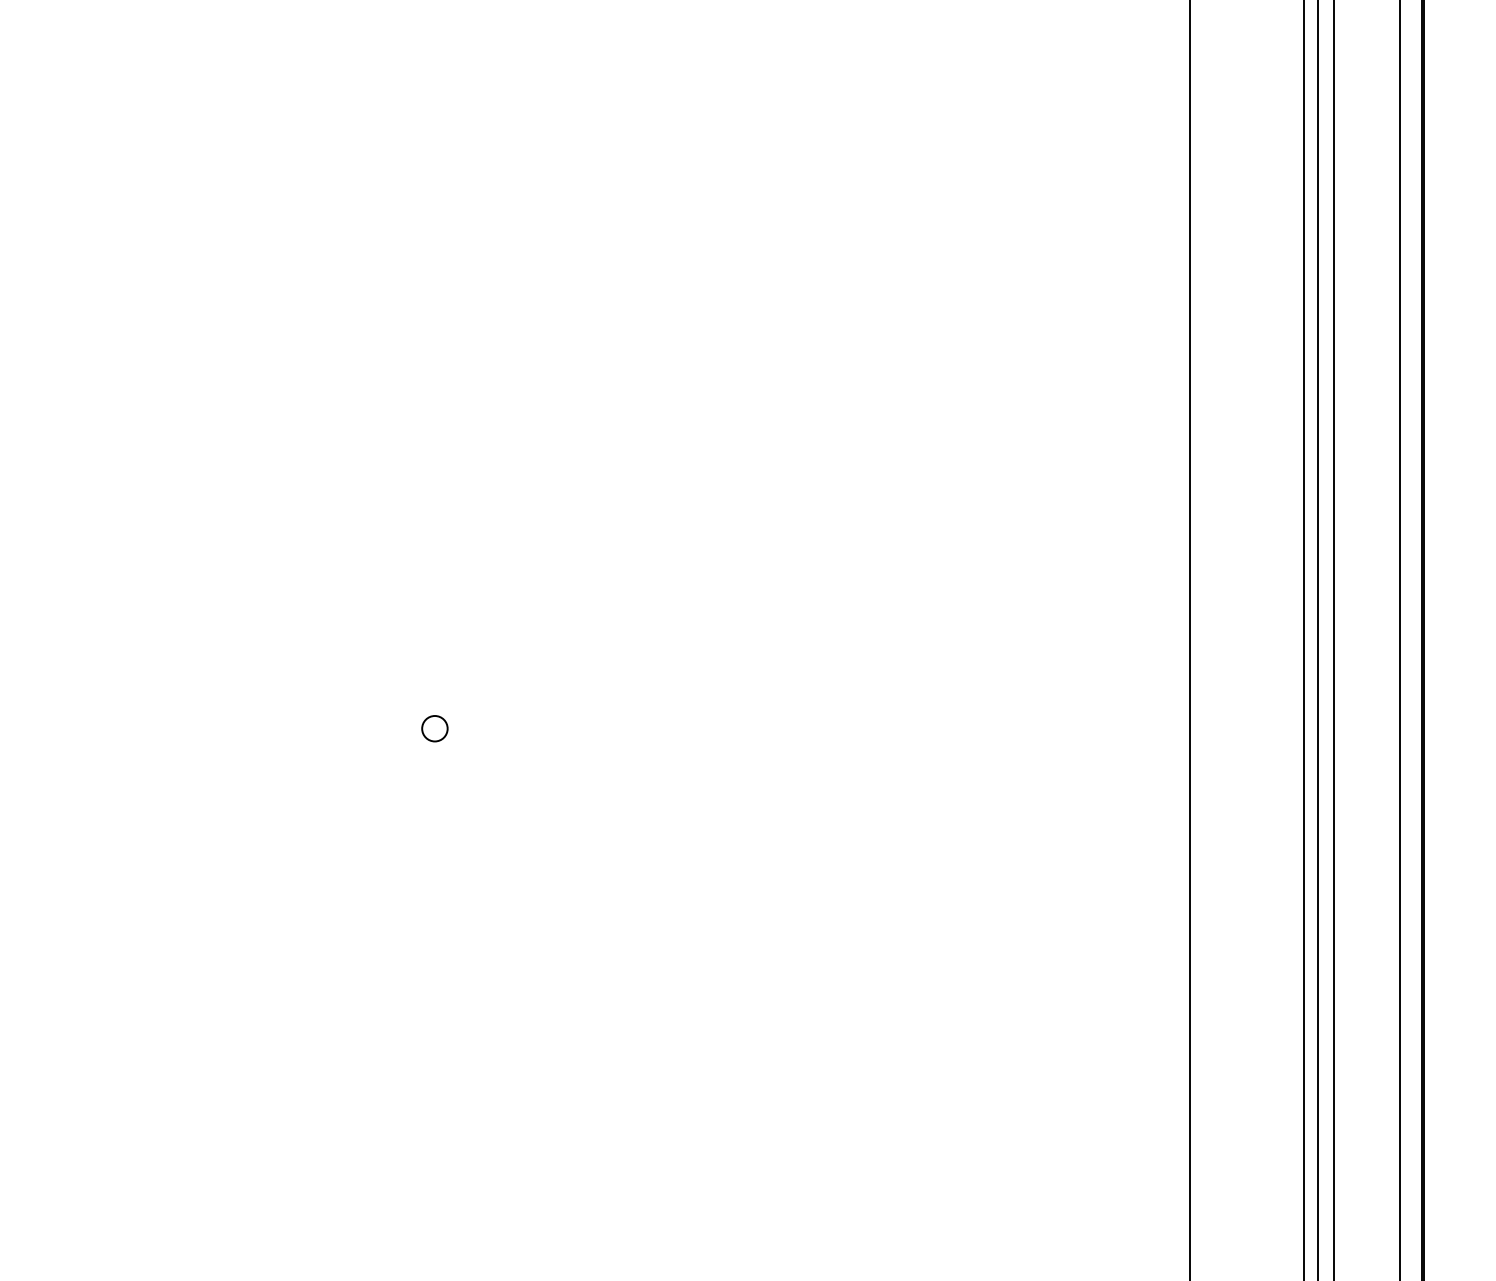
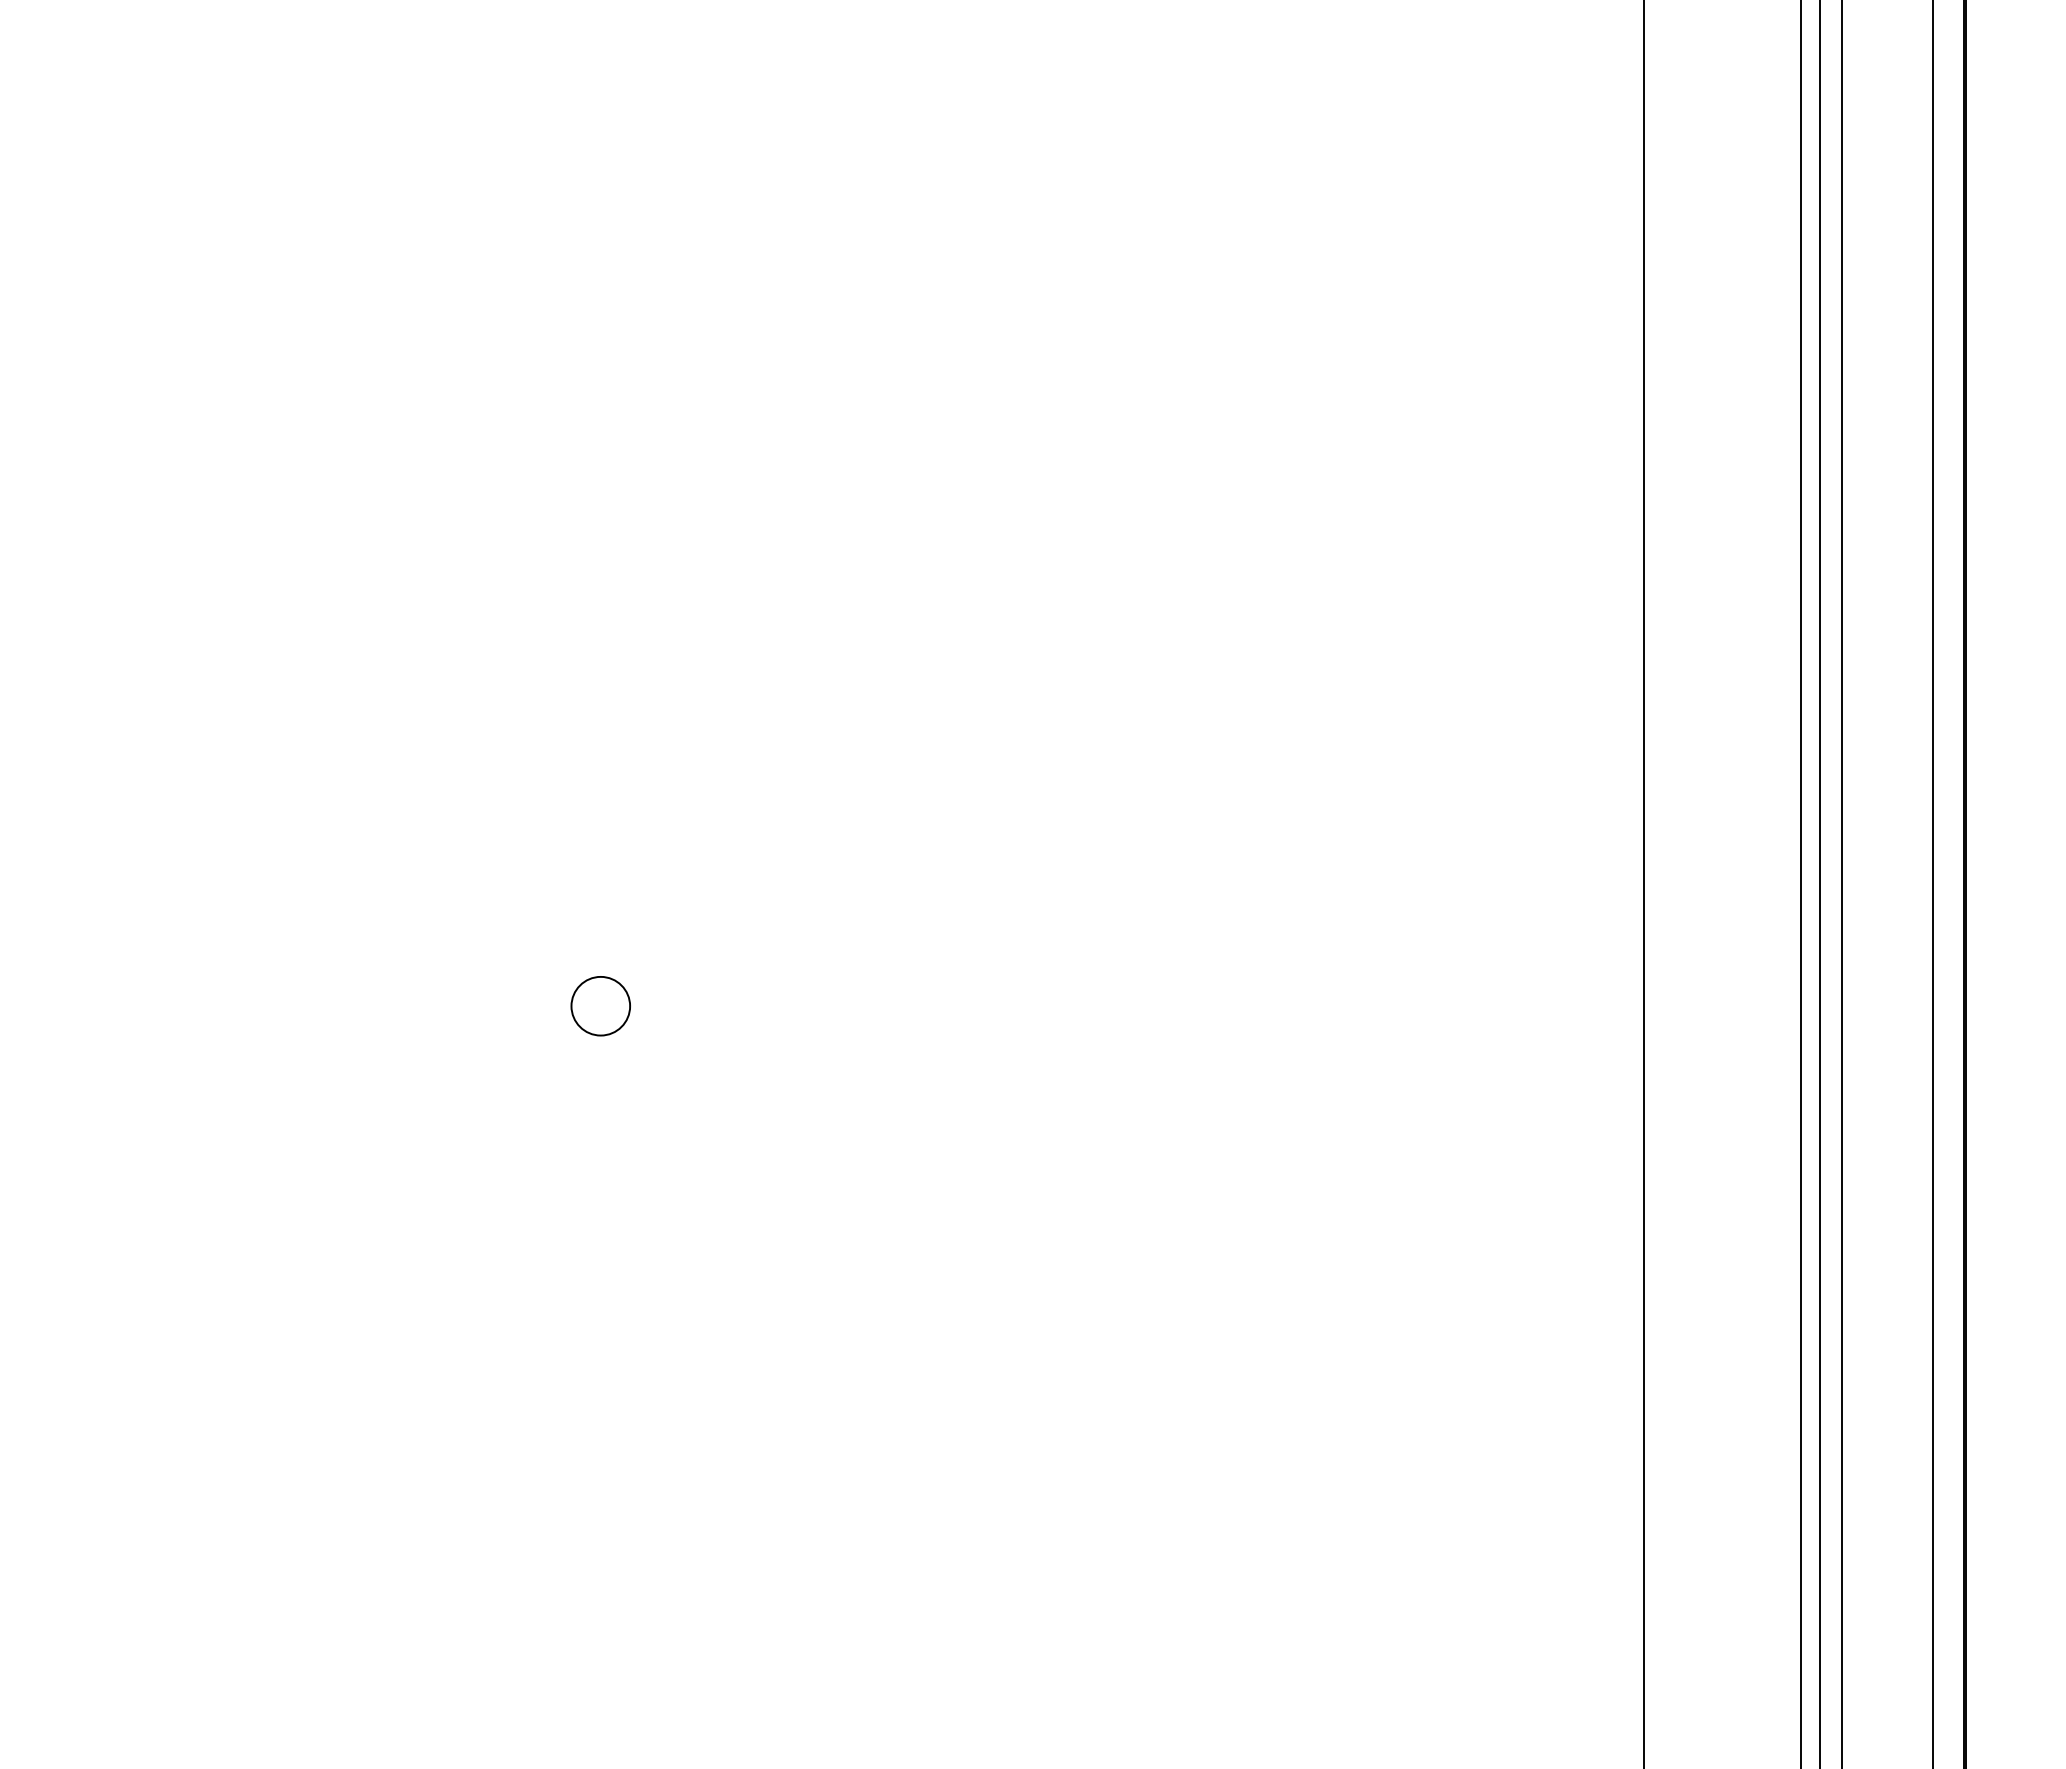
circle: (434, 728) -> (600, 1006), size x1.67

